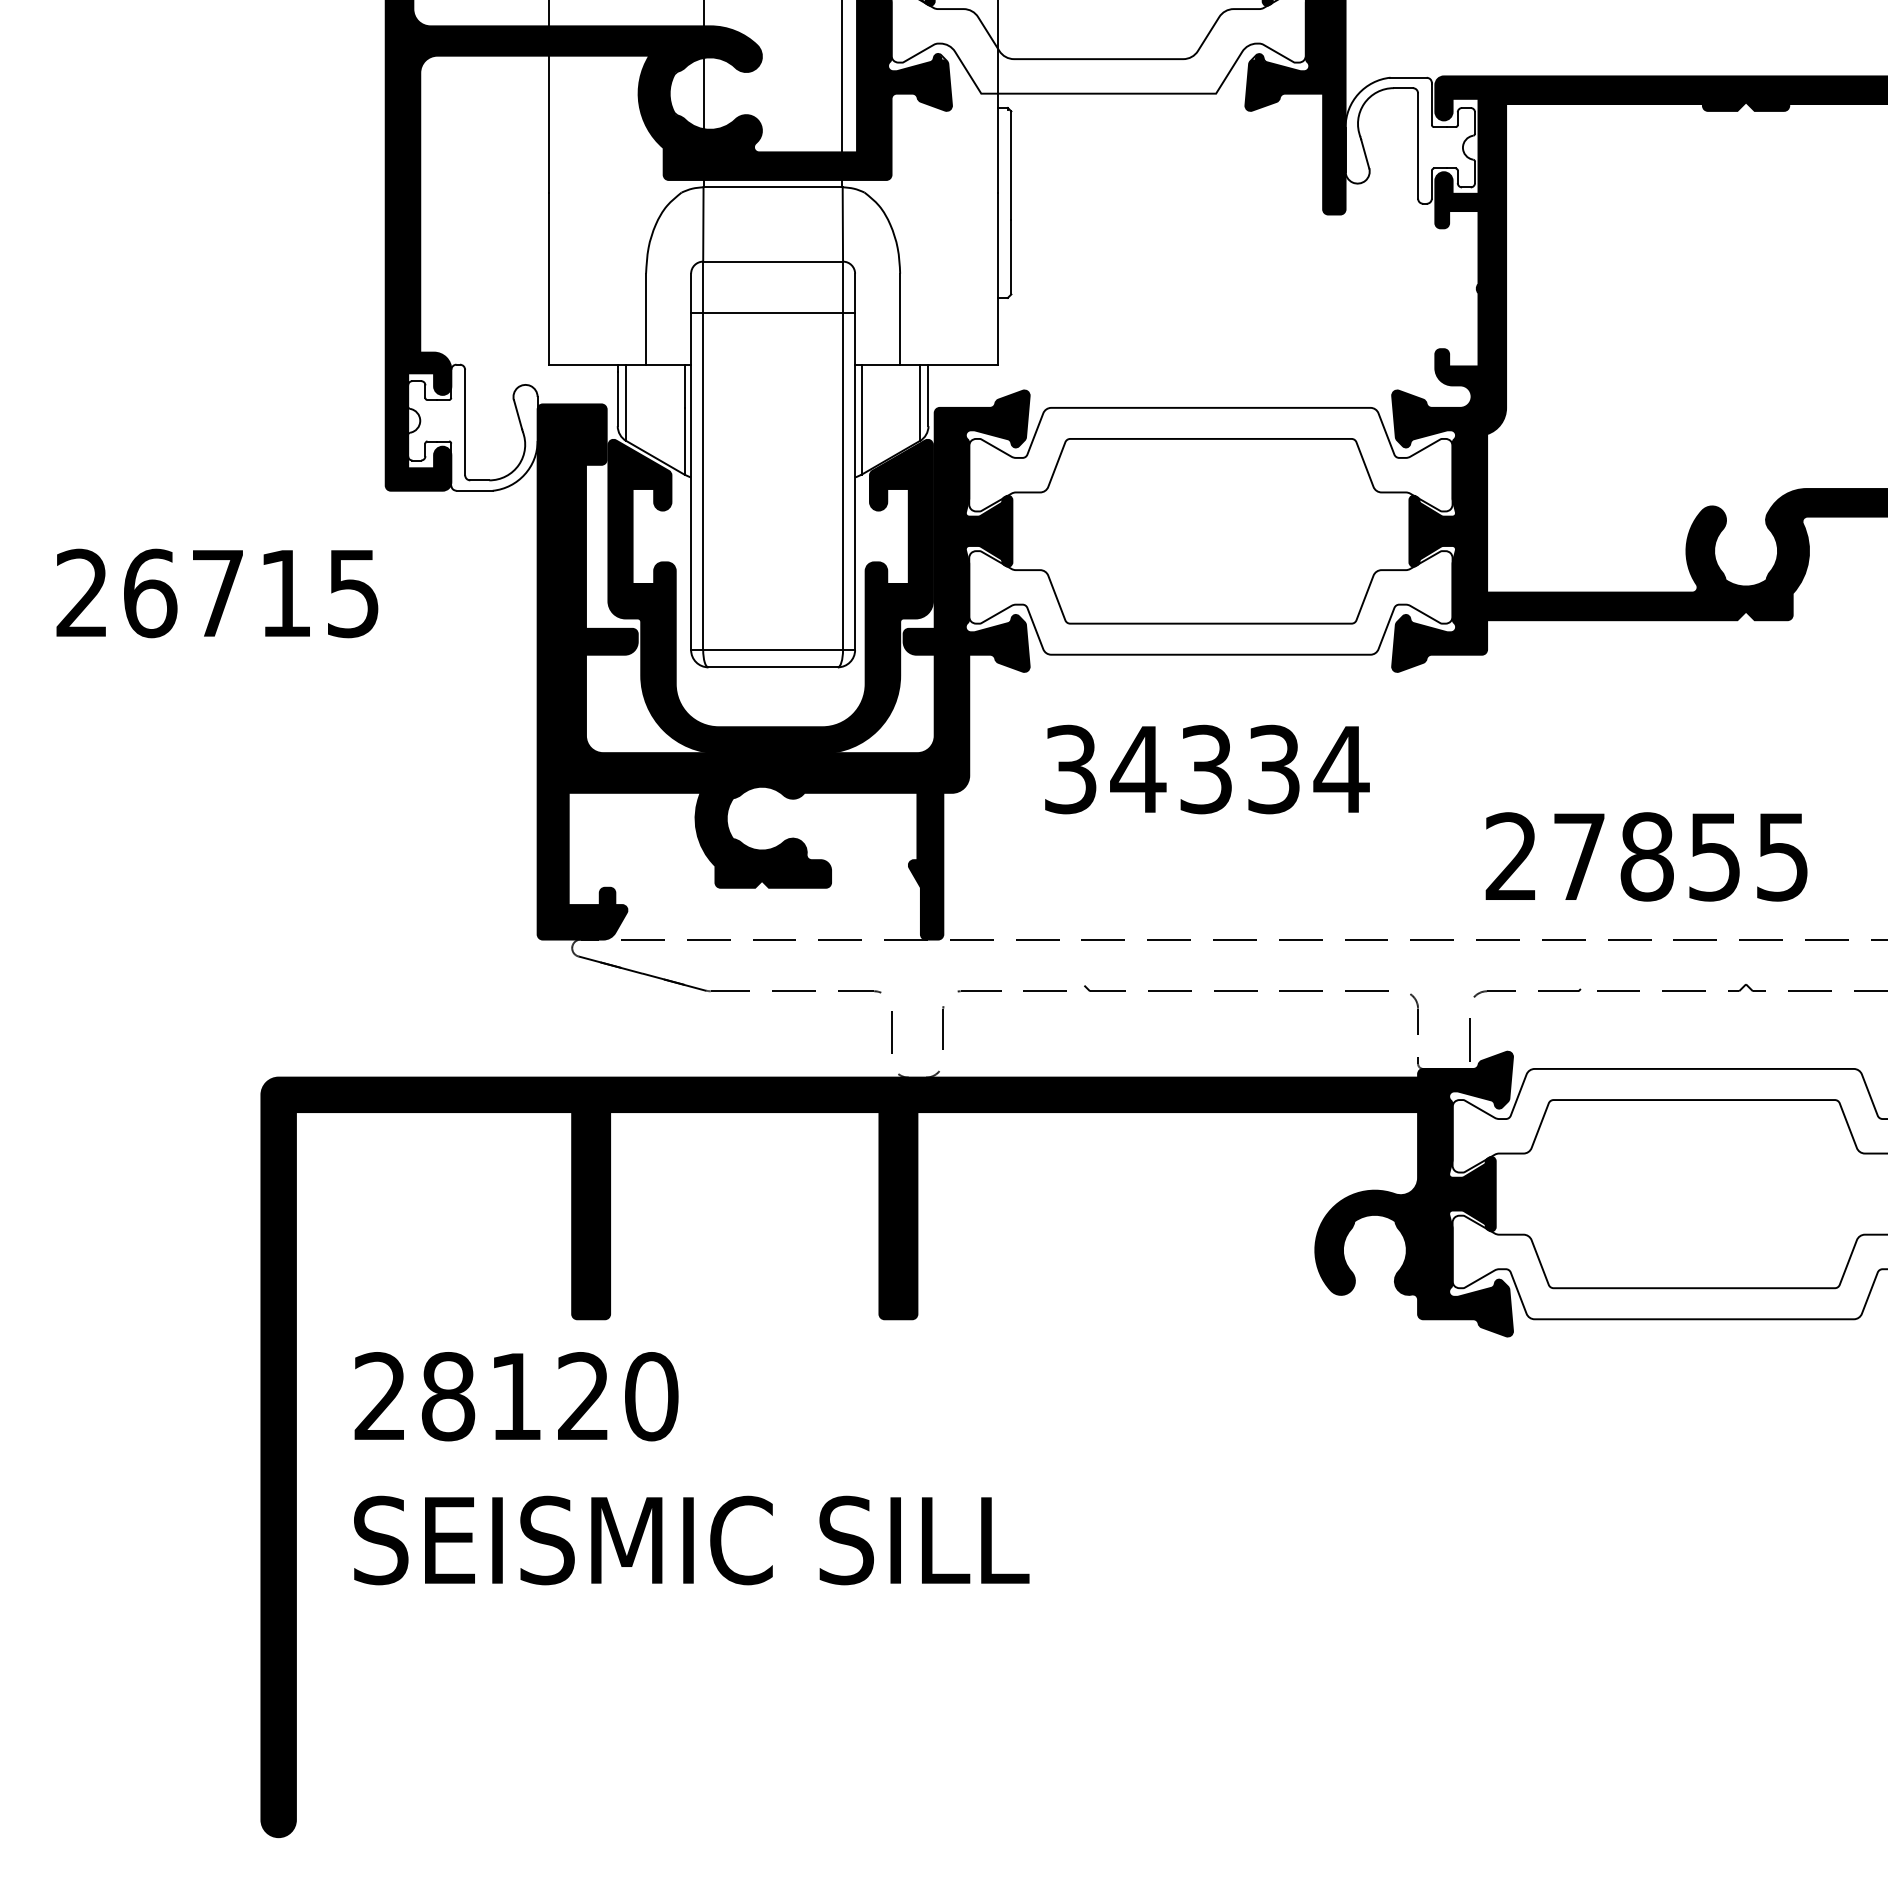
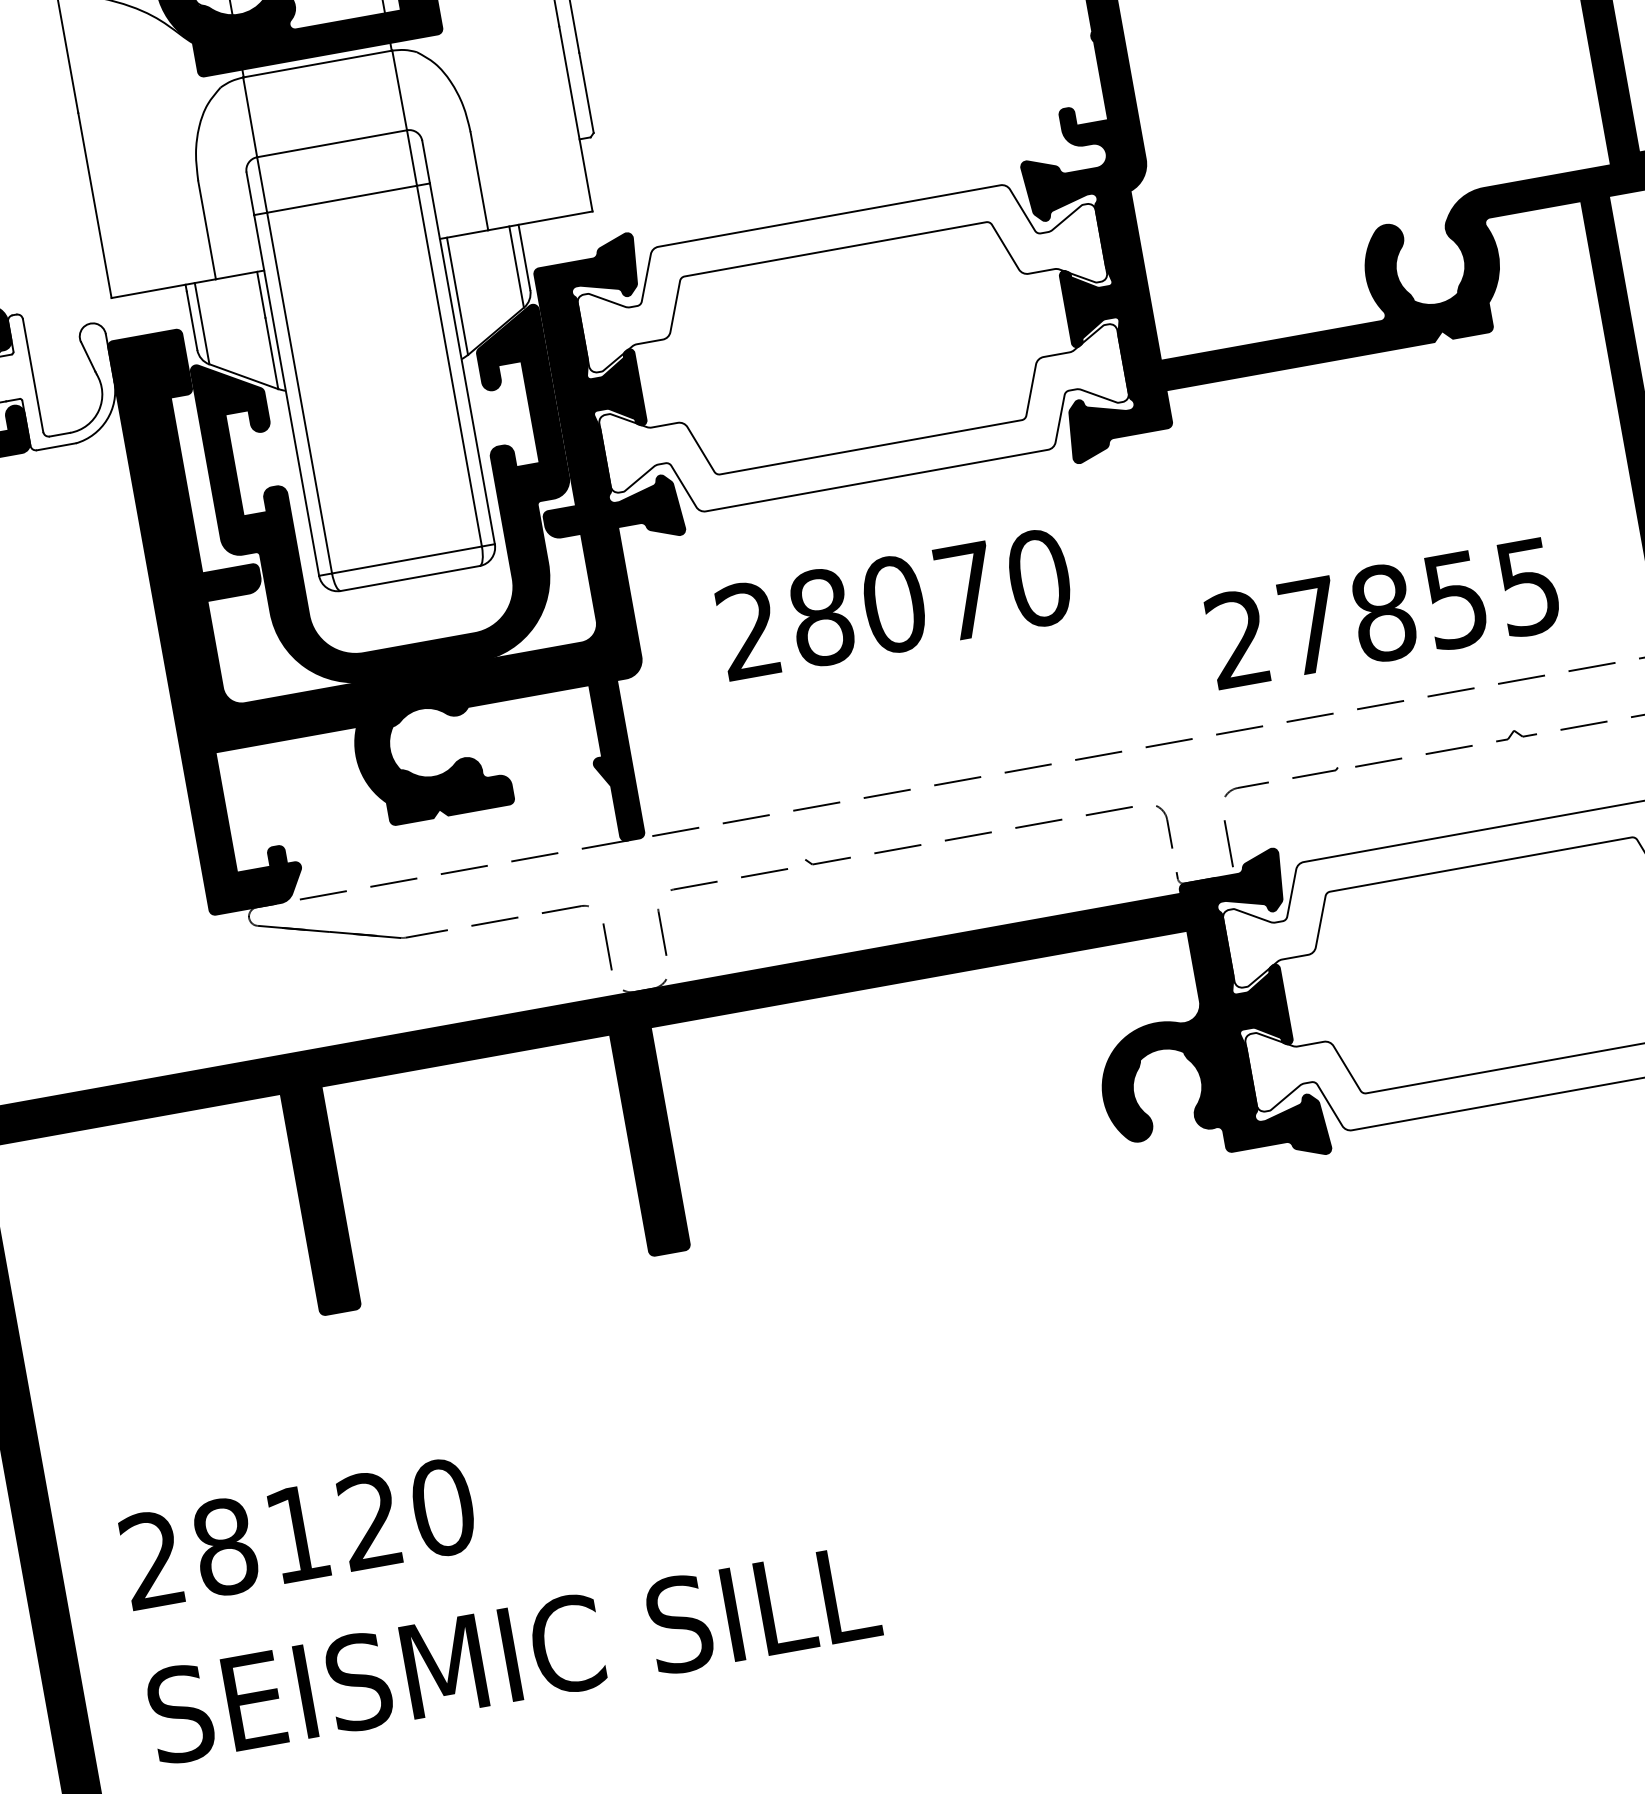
text: (1206, 769) -> (894, 604), 34334 -> 28070
text: (691, 1468) -> (499, 1577), moved

